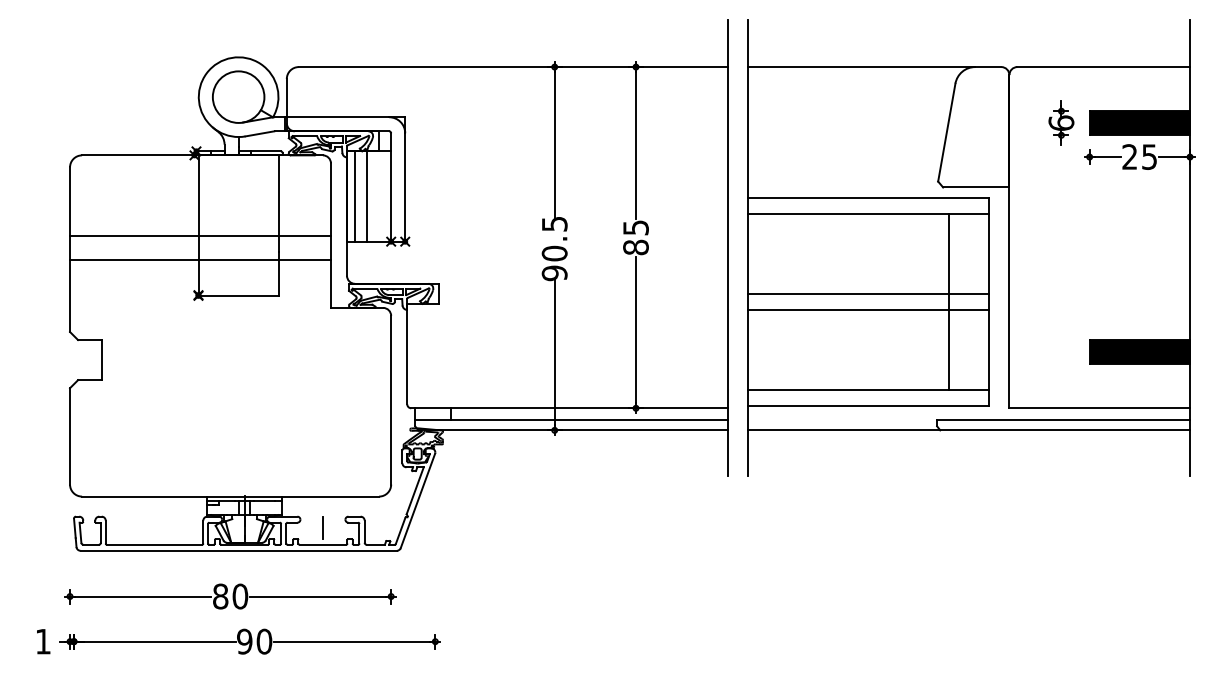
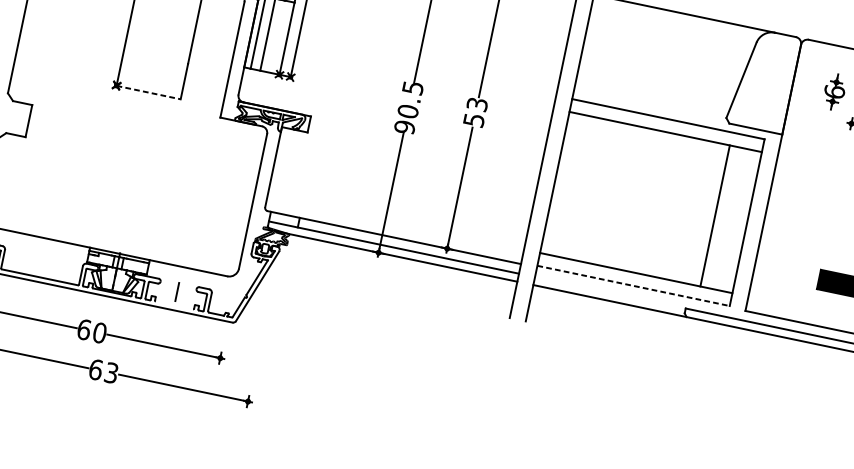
line: (200, 235) -> (128, 38), removed
text: (635, 237) -> (475, 112), 85 -> 53
line: (200, 259) -> (124, 57), removed
line: (868, 293) -> (652, 195), removed
line: (239, 295) -> (149, 92), solid -> dashed
line: (868, 309) -> (649, 208), removed
line: (869, 406) -> (634, 286), solid -> dashed
line: (322, 544) -> (174, 305), removed
text: (220, 596) -> (84, 329), 80 -> 60
text: (254, 641) -> (103, 371), 90 -> 63

